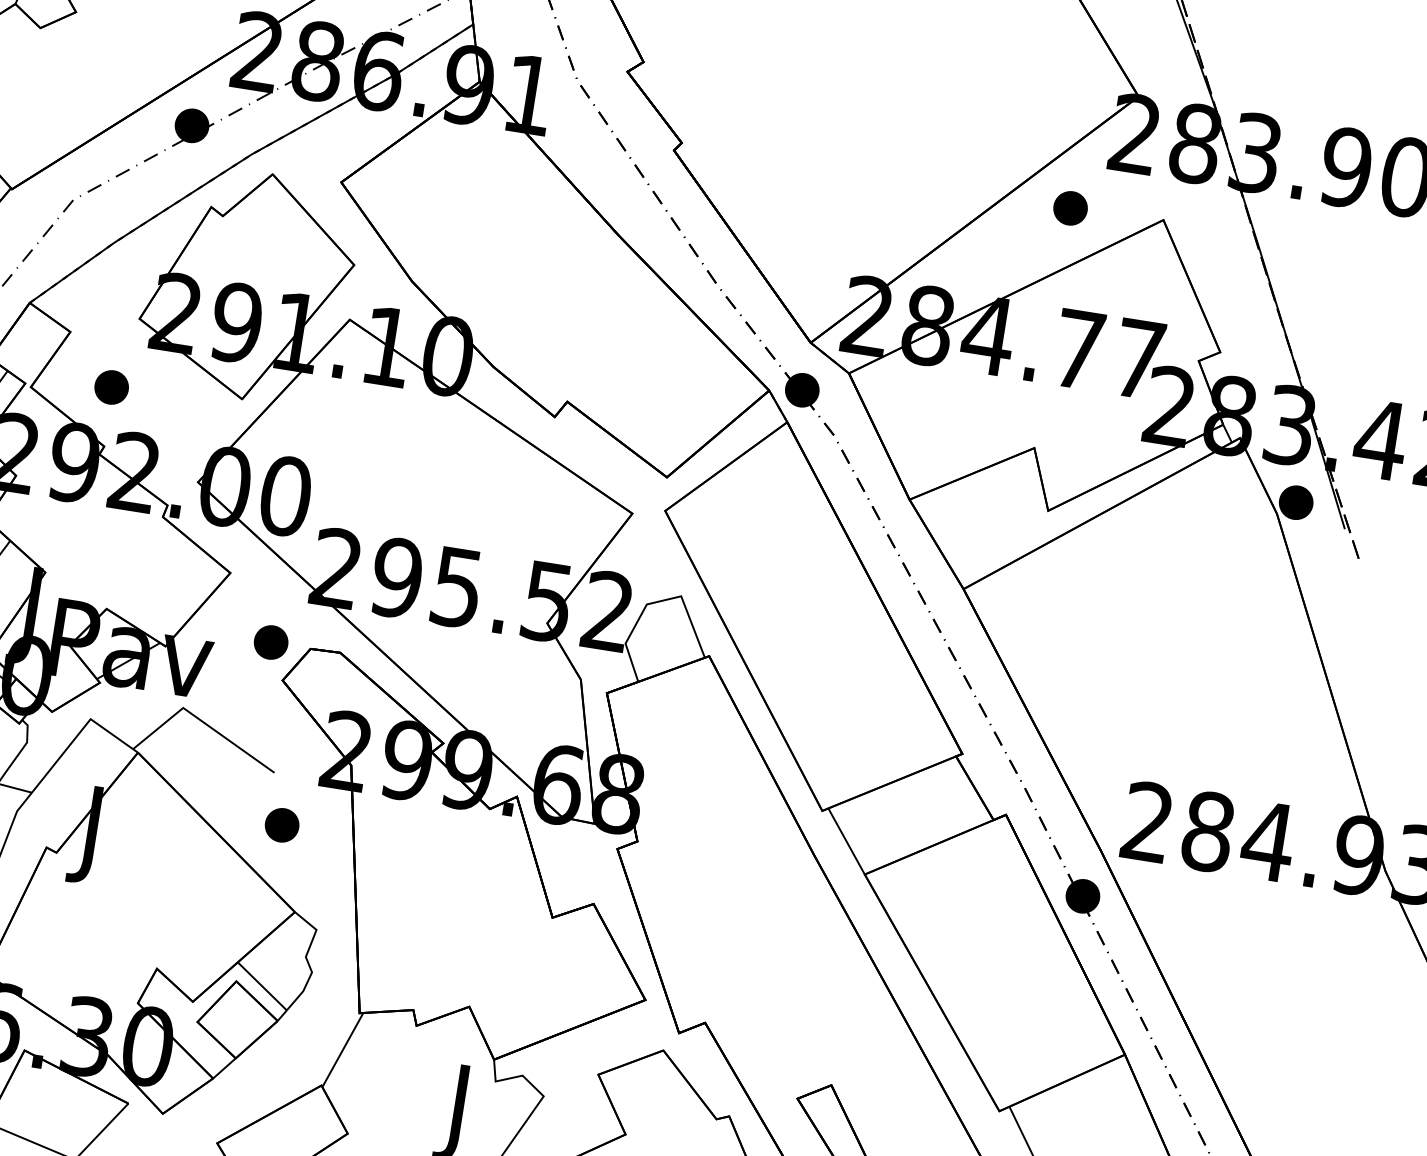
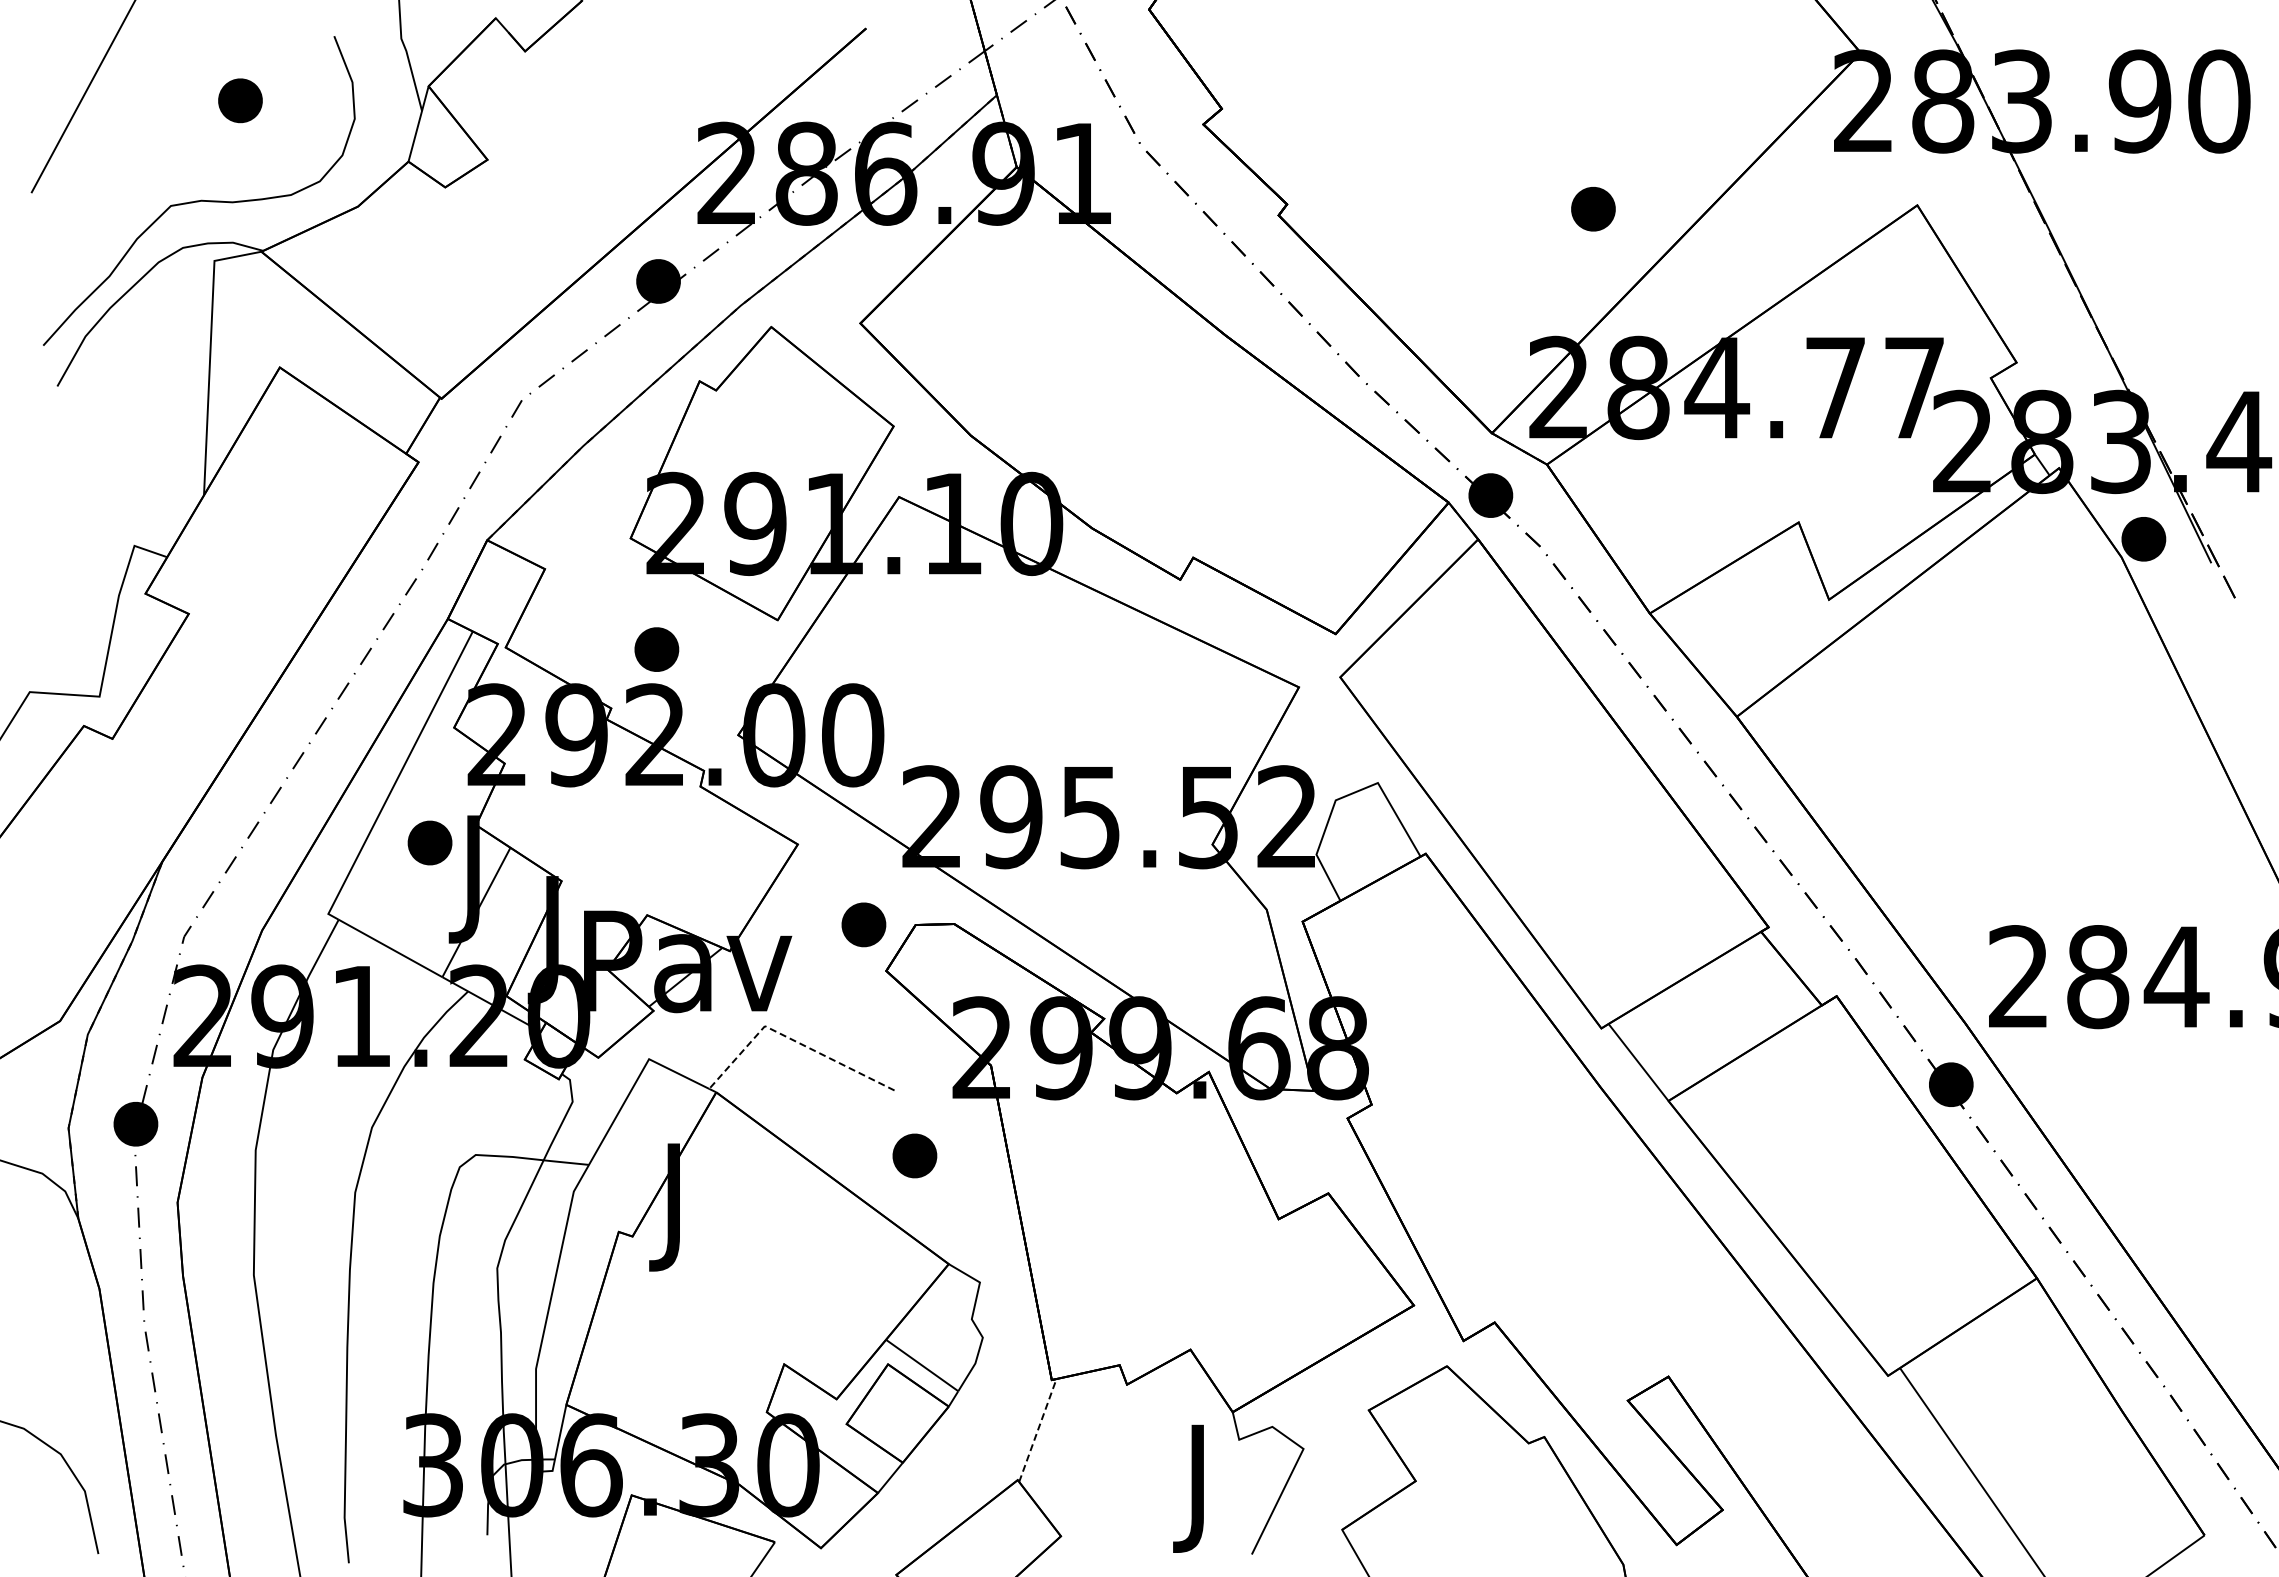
part: (1070, 208) -> (1593, 209), moved
part: (111, 387) -> (656, 649), moved
line: (201, 721) -> (791, 1039), solid -> dashed
line: (342, 1050) -> (1037, 1430), solid -> dashed

